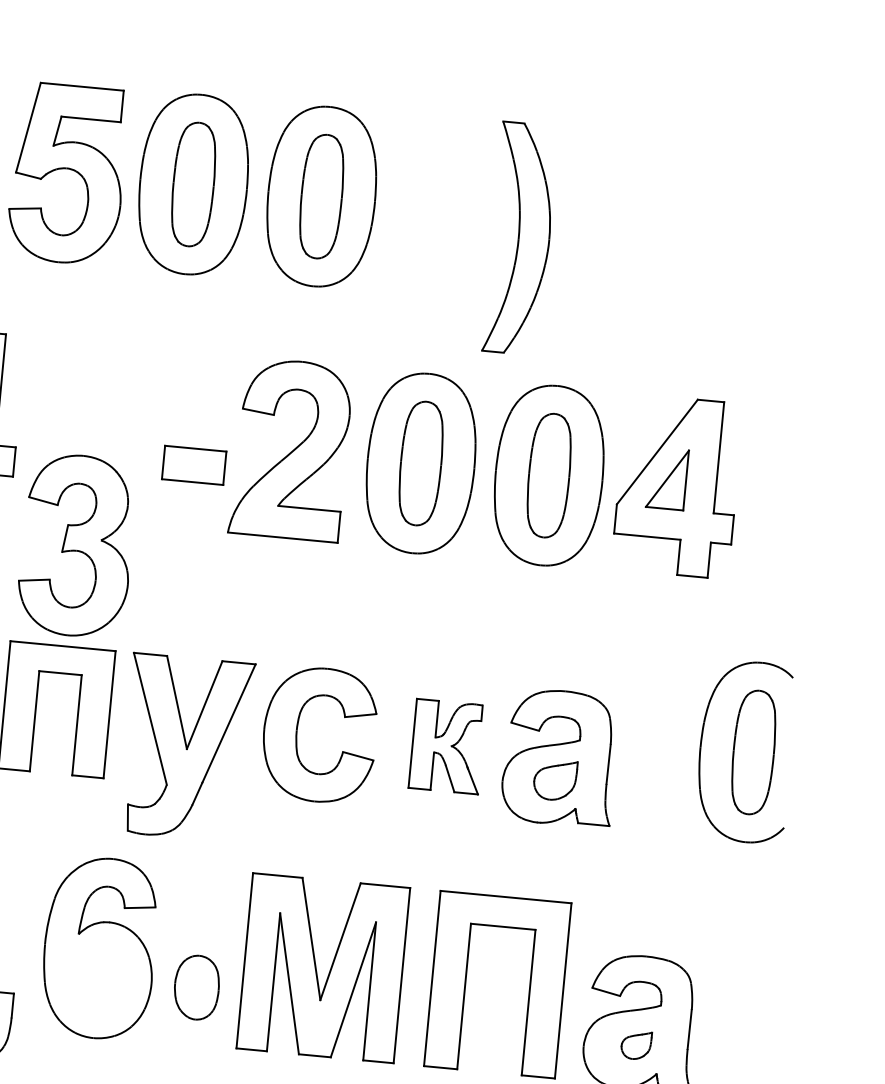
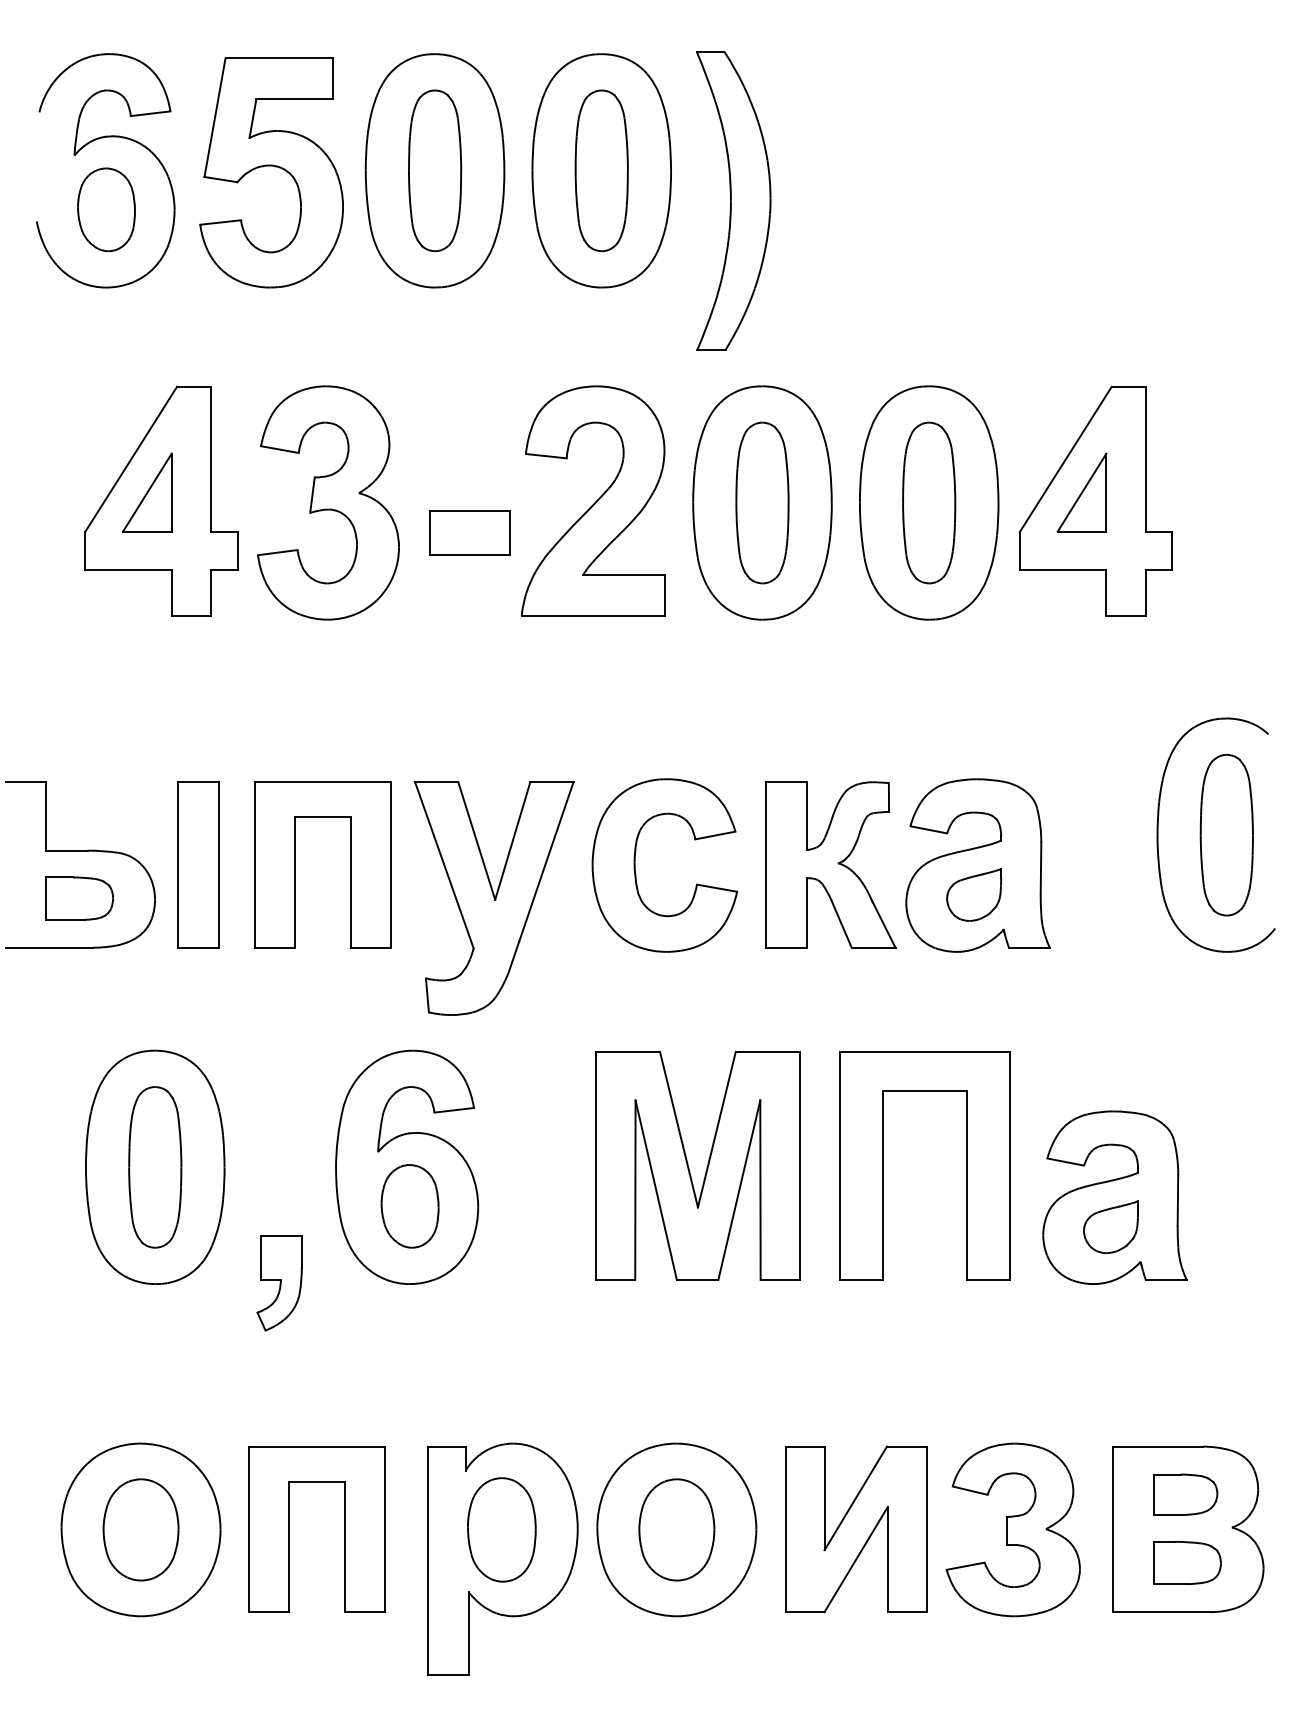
part: (520, 238) -> (733, 200), moved
part: (76, 545) -> (328, 502), moved
part: (447, 746) -> (830, 864), size x1.43
part: (196, 987) -> (409, 1206), moved
part: (635, 1044) -> (1110, 1226), size x1.43

